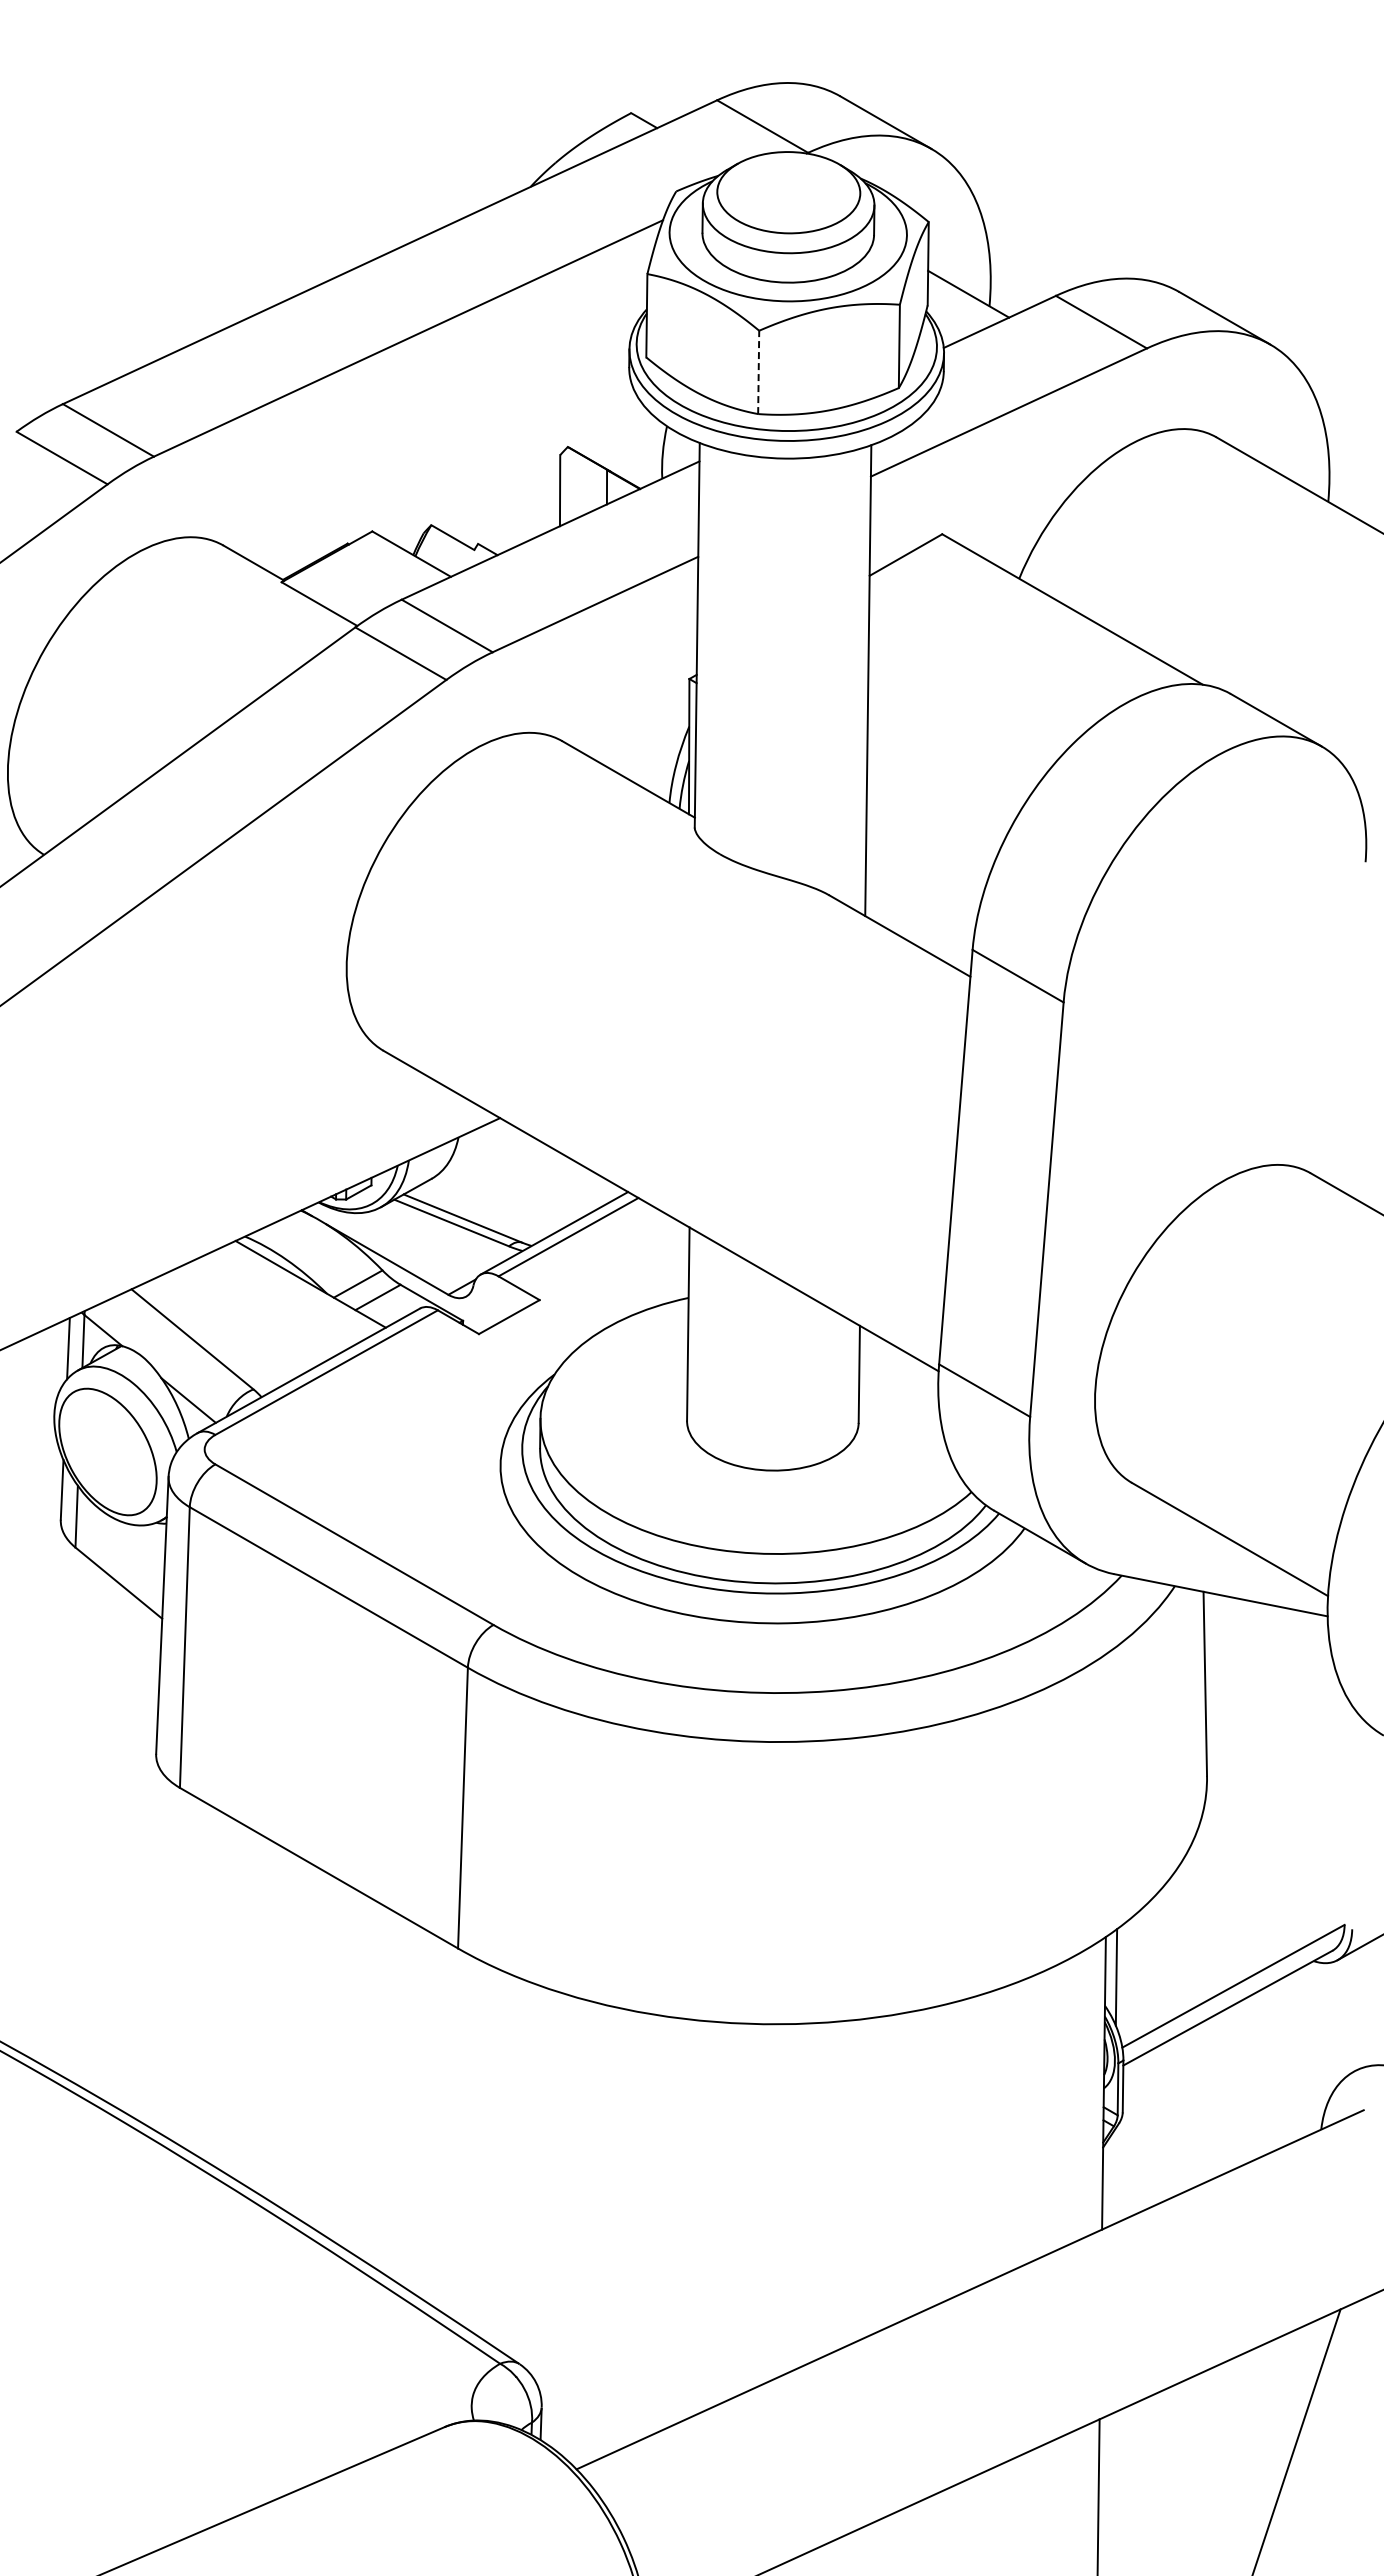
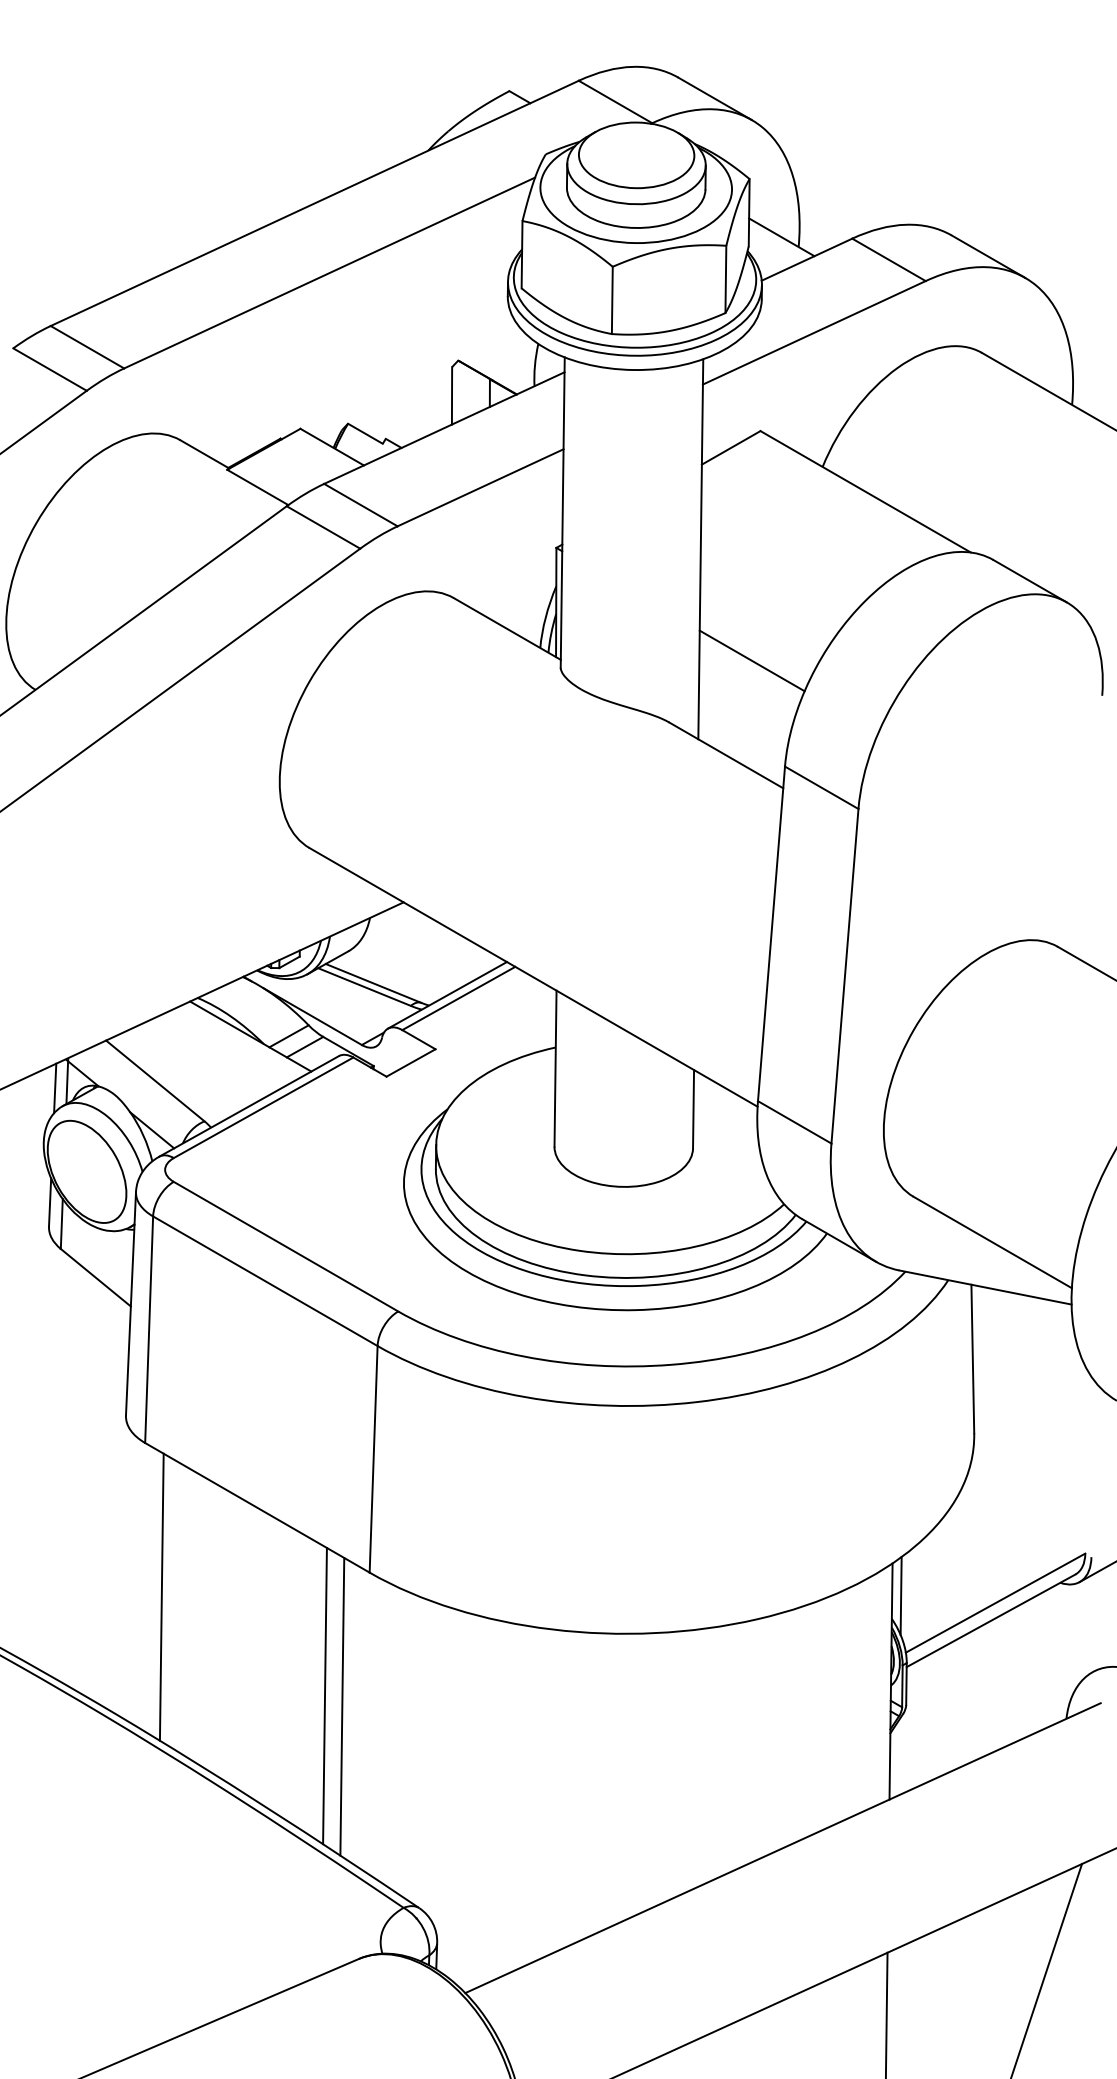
line: (758, 372) -> (612, 300), dashed -> solid
line: (931, 818) -> (751, 660), added
line: (200, 1978) -> (161, 1596), added
line: (402, 2100) -> (324, 1695), added
line: (423, 2114) -> (341, 1706), added

